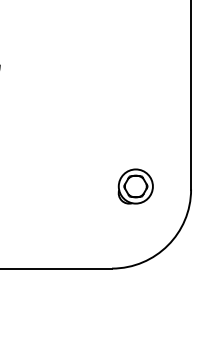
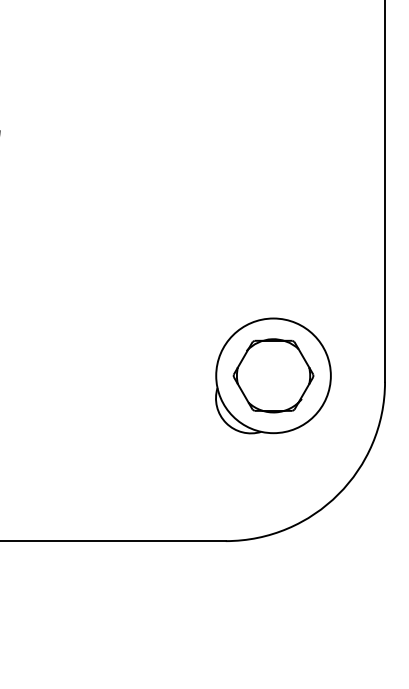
part: (135, 186) -> (272, 375), size x1.67

